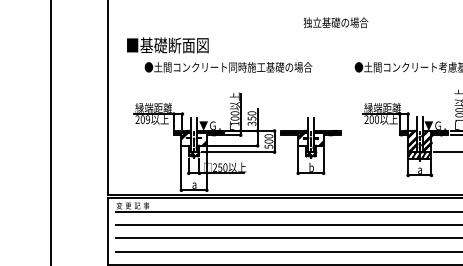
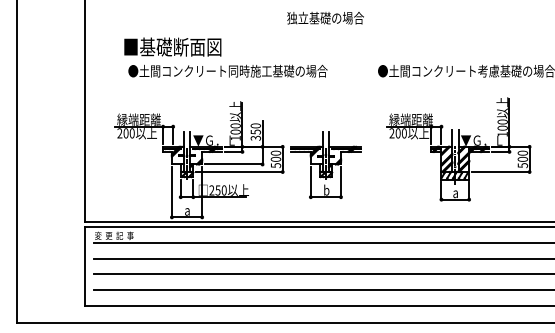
text: (335, 22) -> (325, 17), moved
text: (167, 44) -> (172, 46), moved
text: (147, 119) -> (131, 133), 209 -> 200

